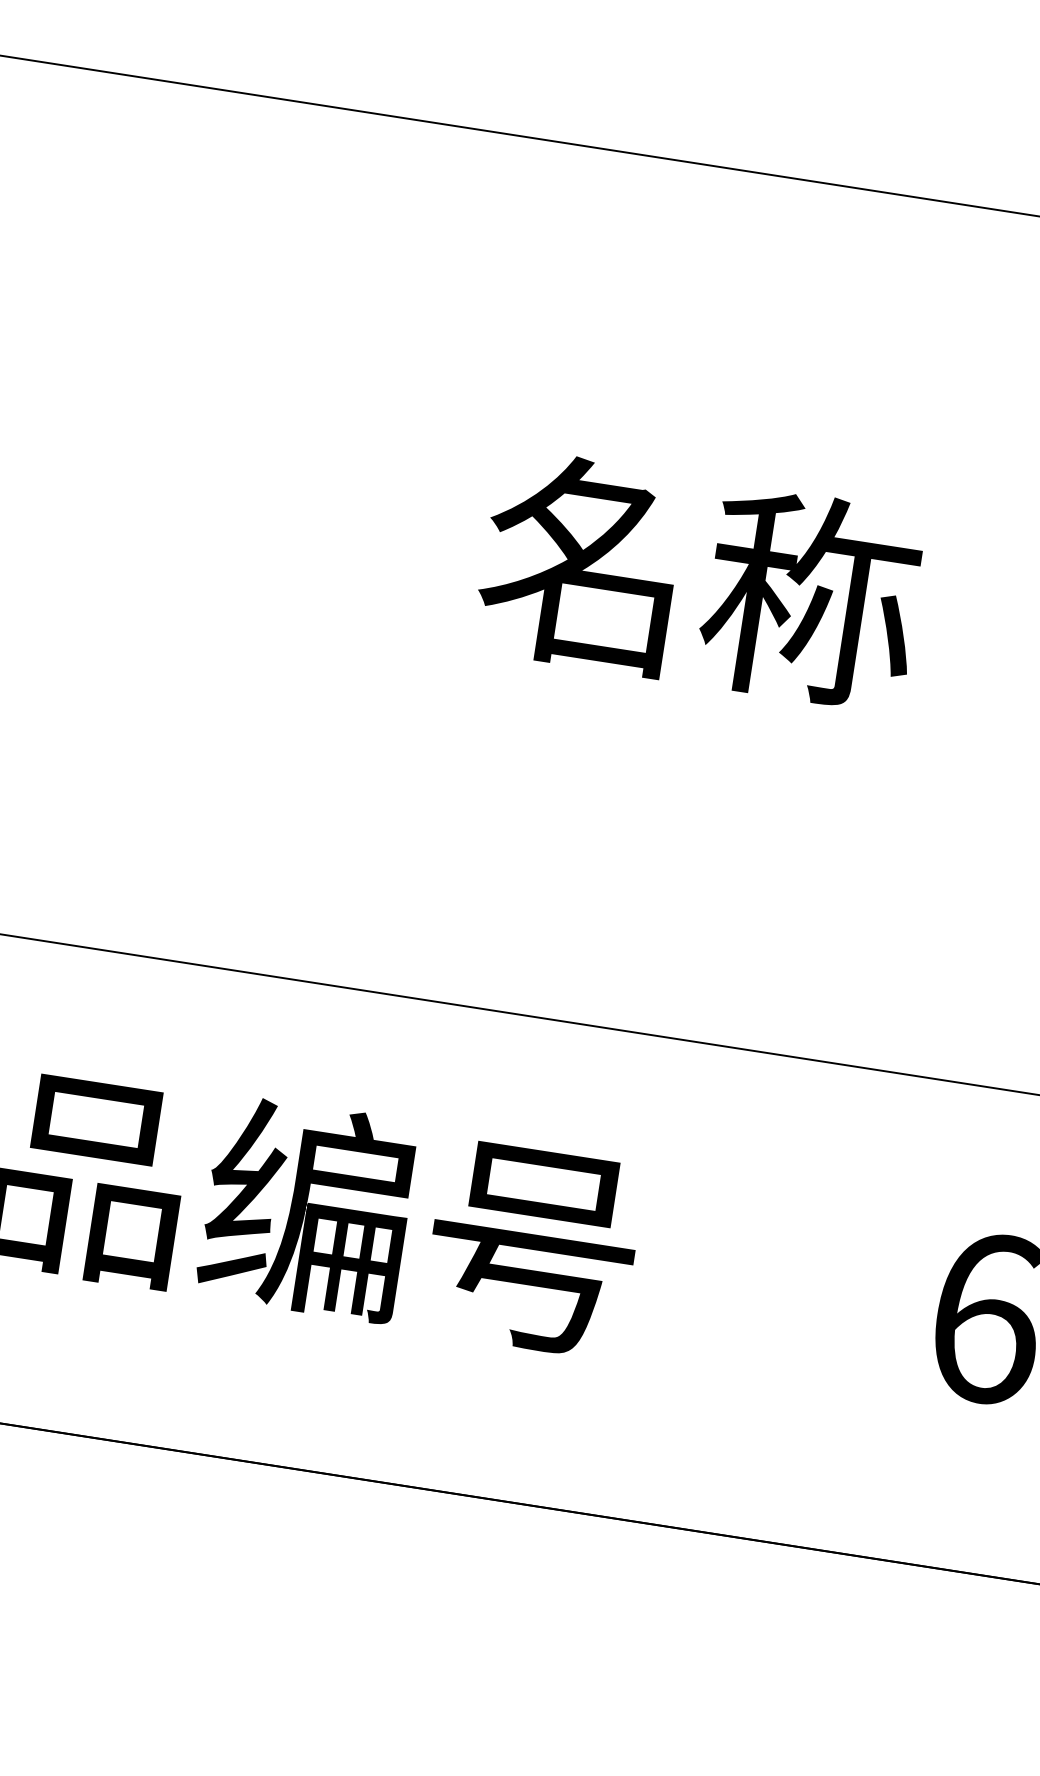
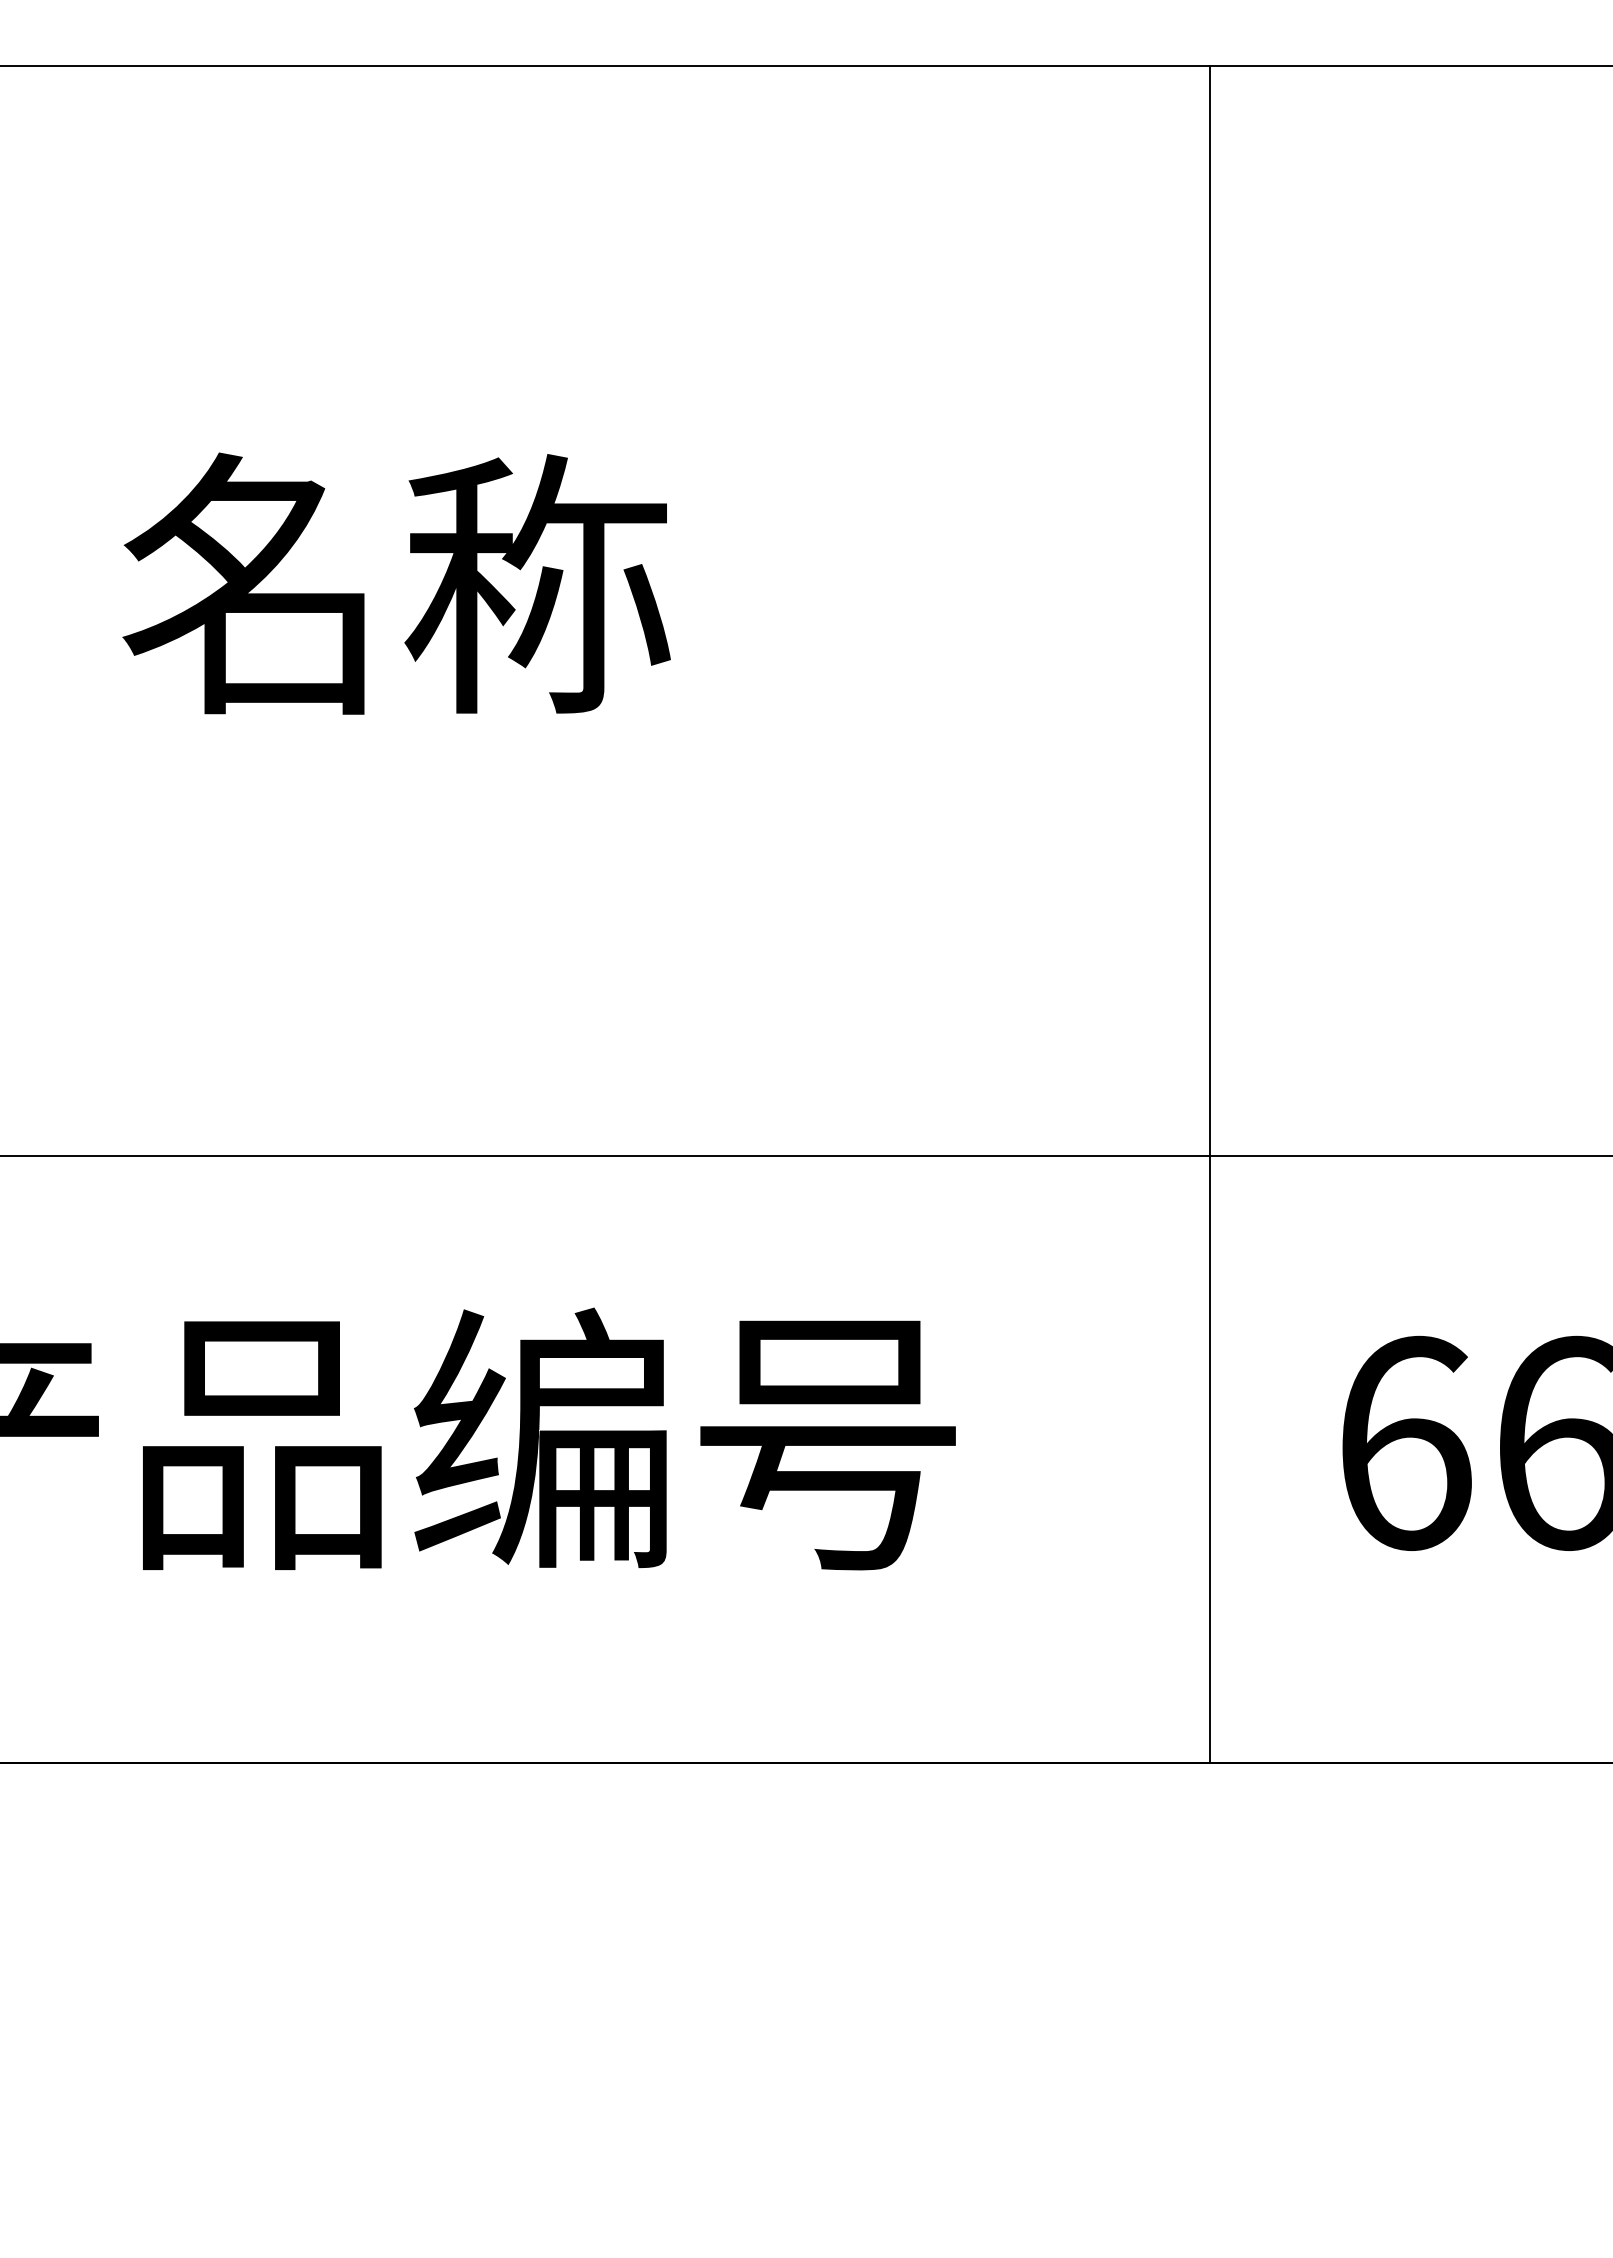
text: (700, 580) -> (396, 583), moved
line: (897, 878) -> (1209, 914), added

